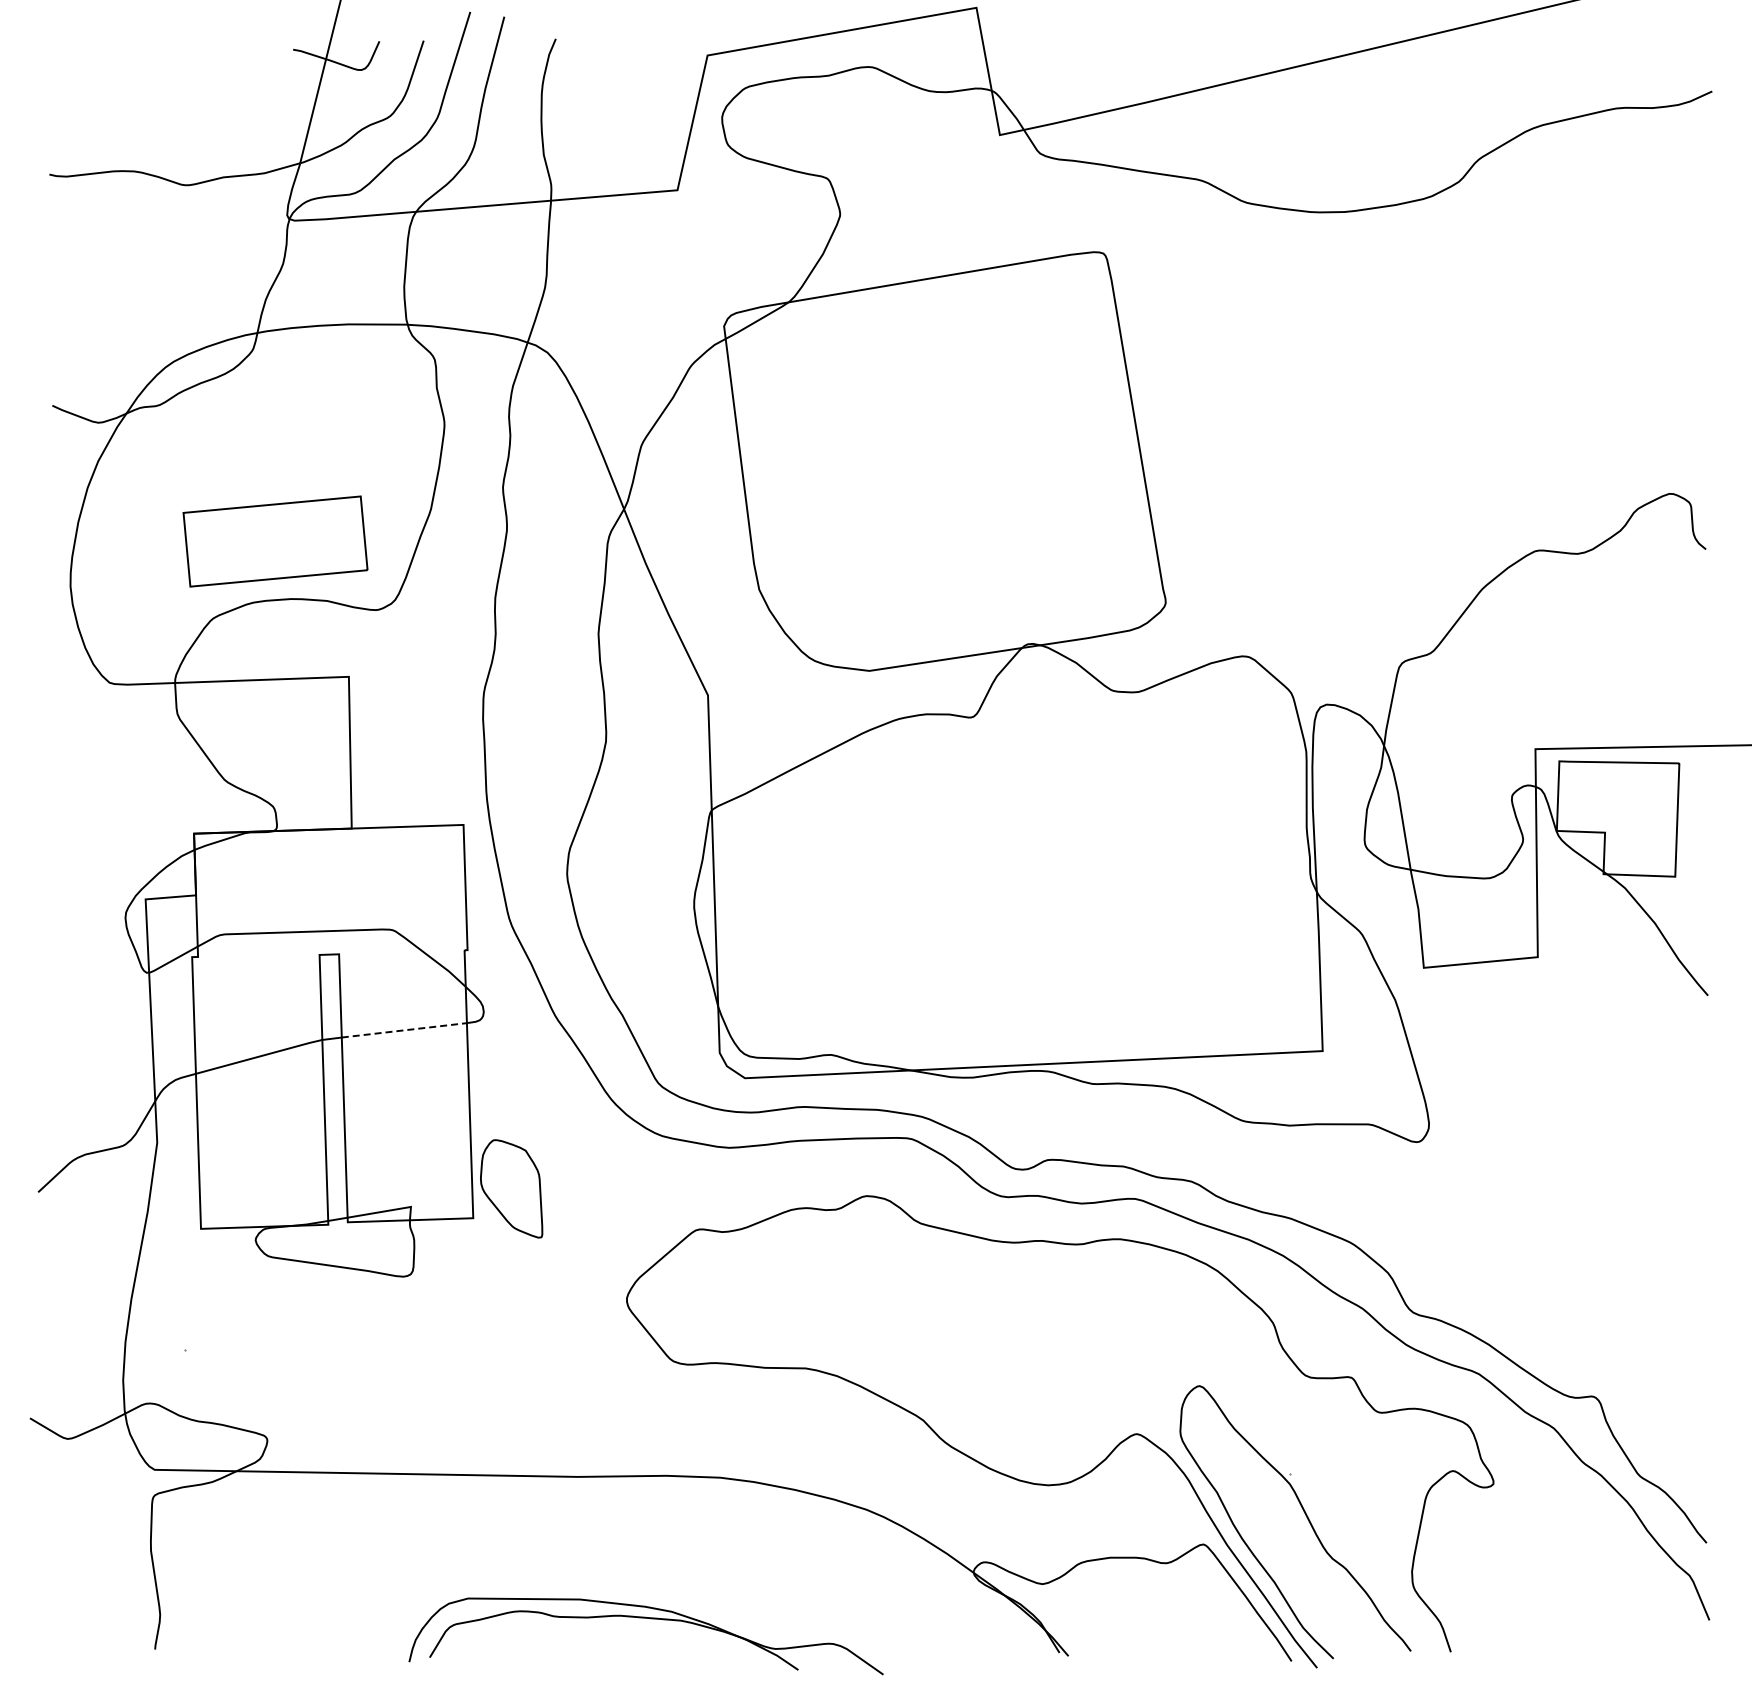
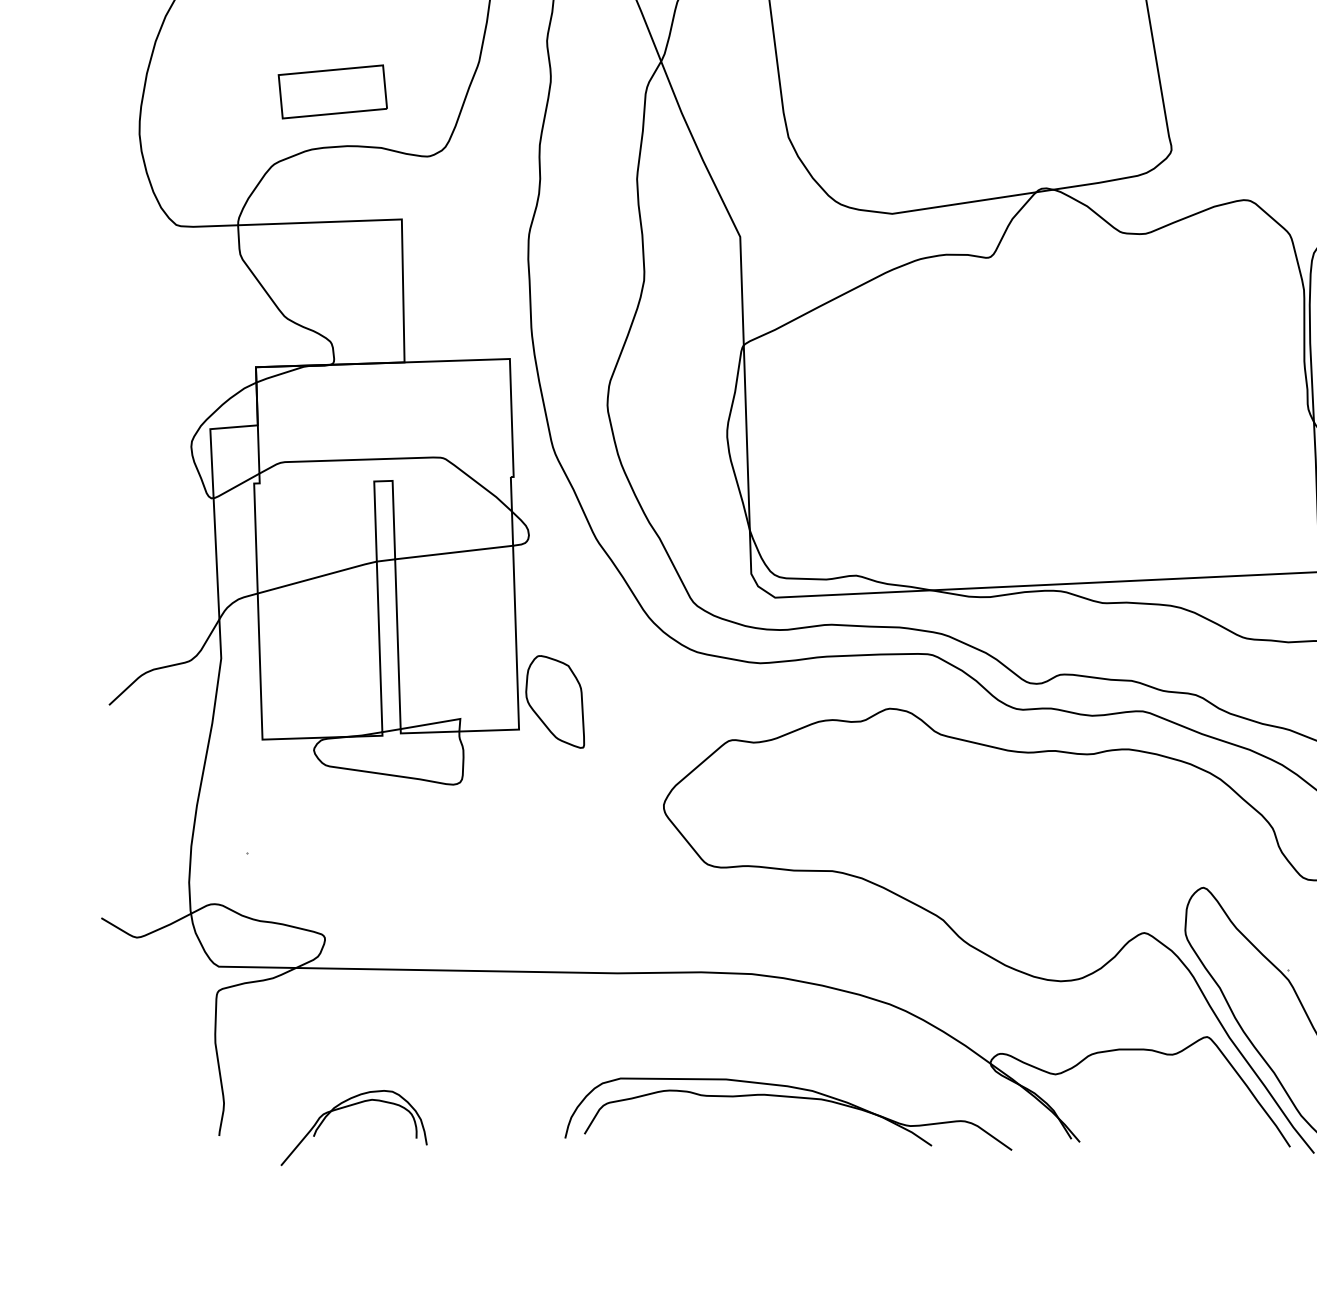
part: (275, 541) -> (332, 91), size x0.62
line: (404, 1030) -> (454, 552), dashed -> solid
part: (290, 1619) -> (346, 1107), added
part: (650, 1619) -> (792, 1098), moved

